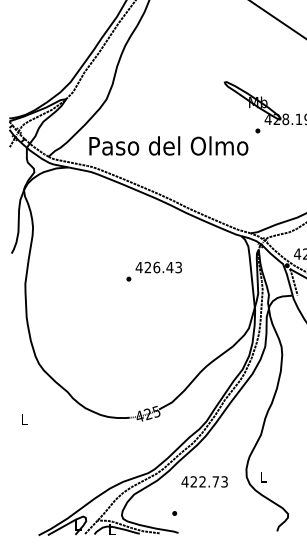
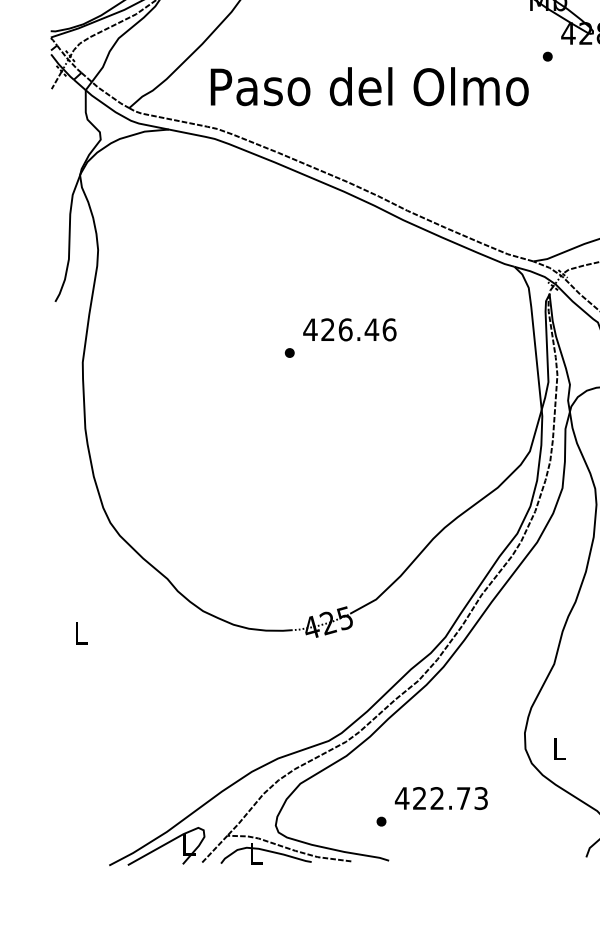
text: (178, 267) -> (389, 329), 426.43 -> 426.46
text: (204, 481) -> (441, 797), moved

